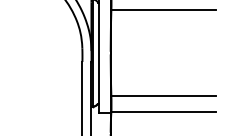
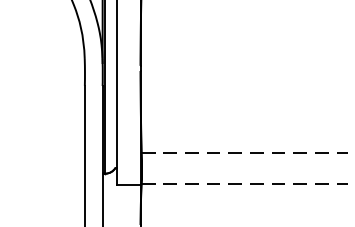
line: (164, 96) -> (246, 153), solid -> dashed
line: (164, 111) -> (246, 183), solid -> dashed

